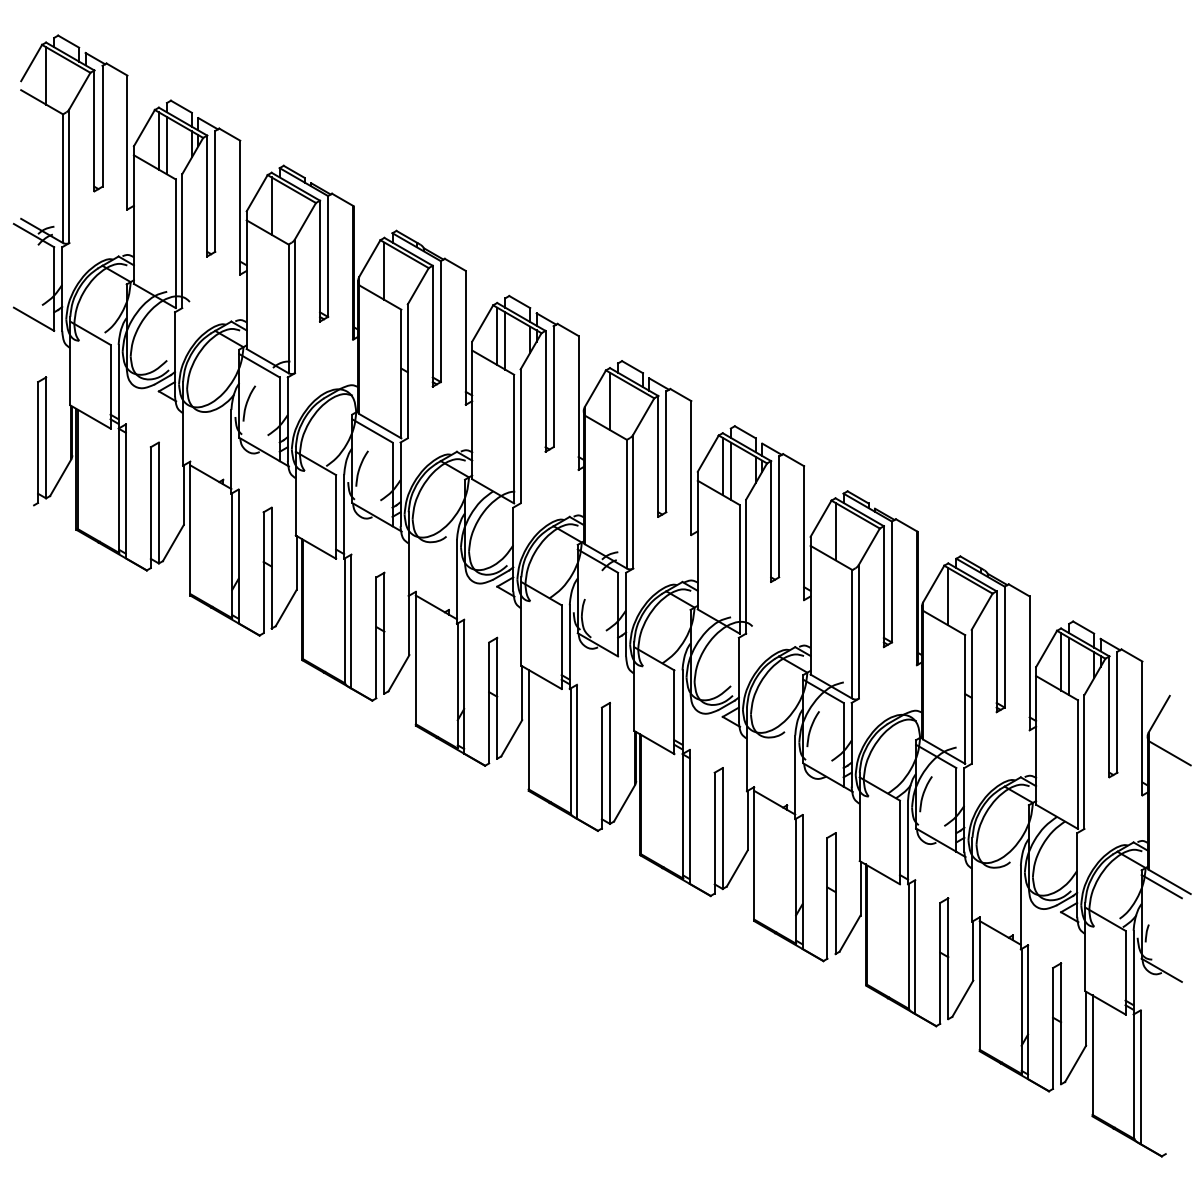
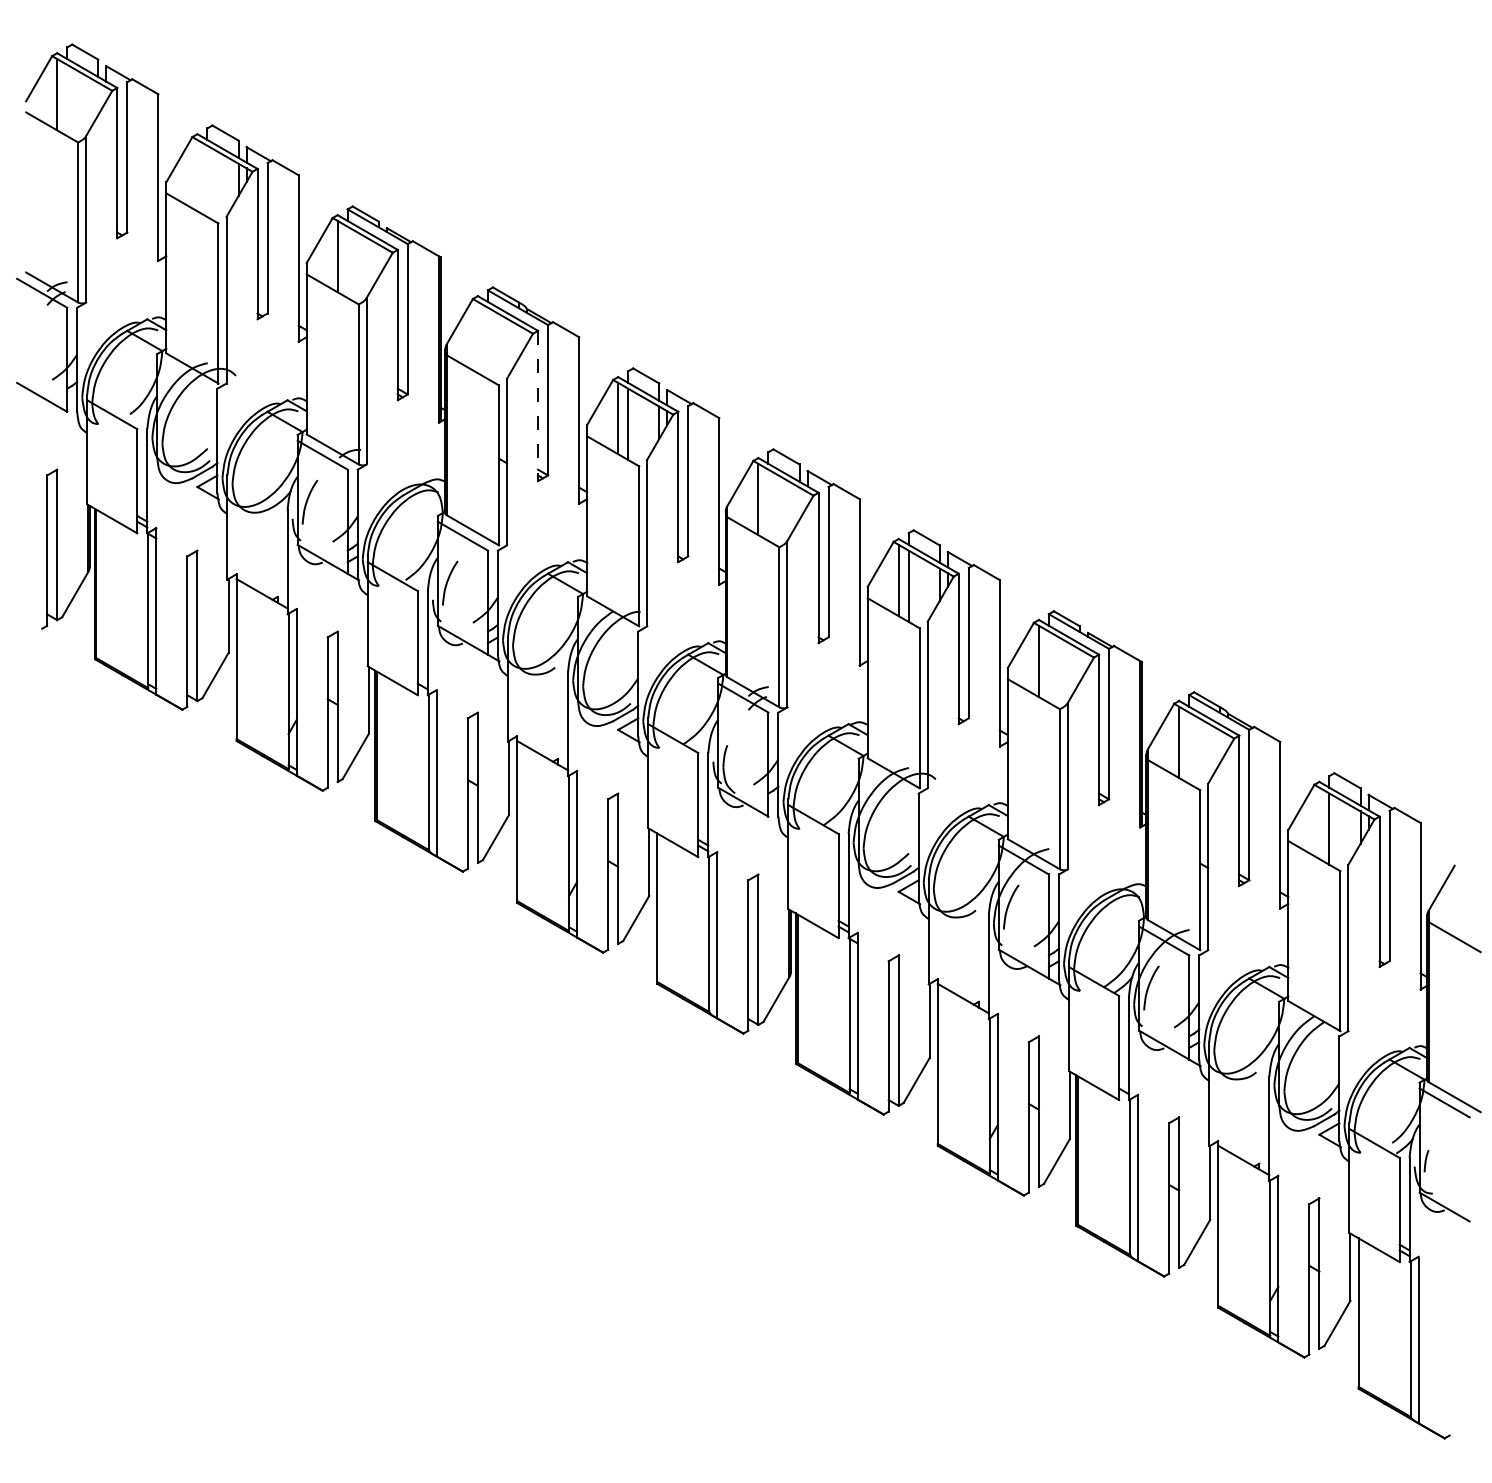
line: (158, 140) -> (197, 175), removed
line: (166, 145) -> (207, 181), removed
line: (384, 271) -> (477, 337), removed
line: (433, 326) -> (538, 406), solid -> dashed
line: (1061, 661) -> (1319, 823), removed

